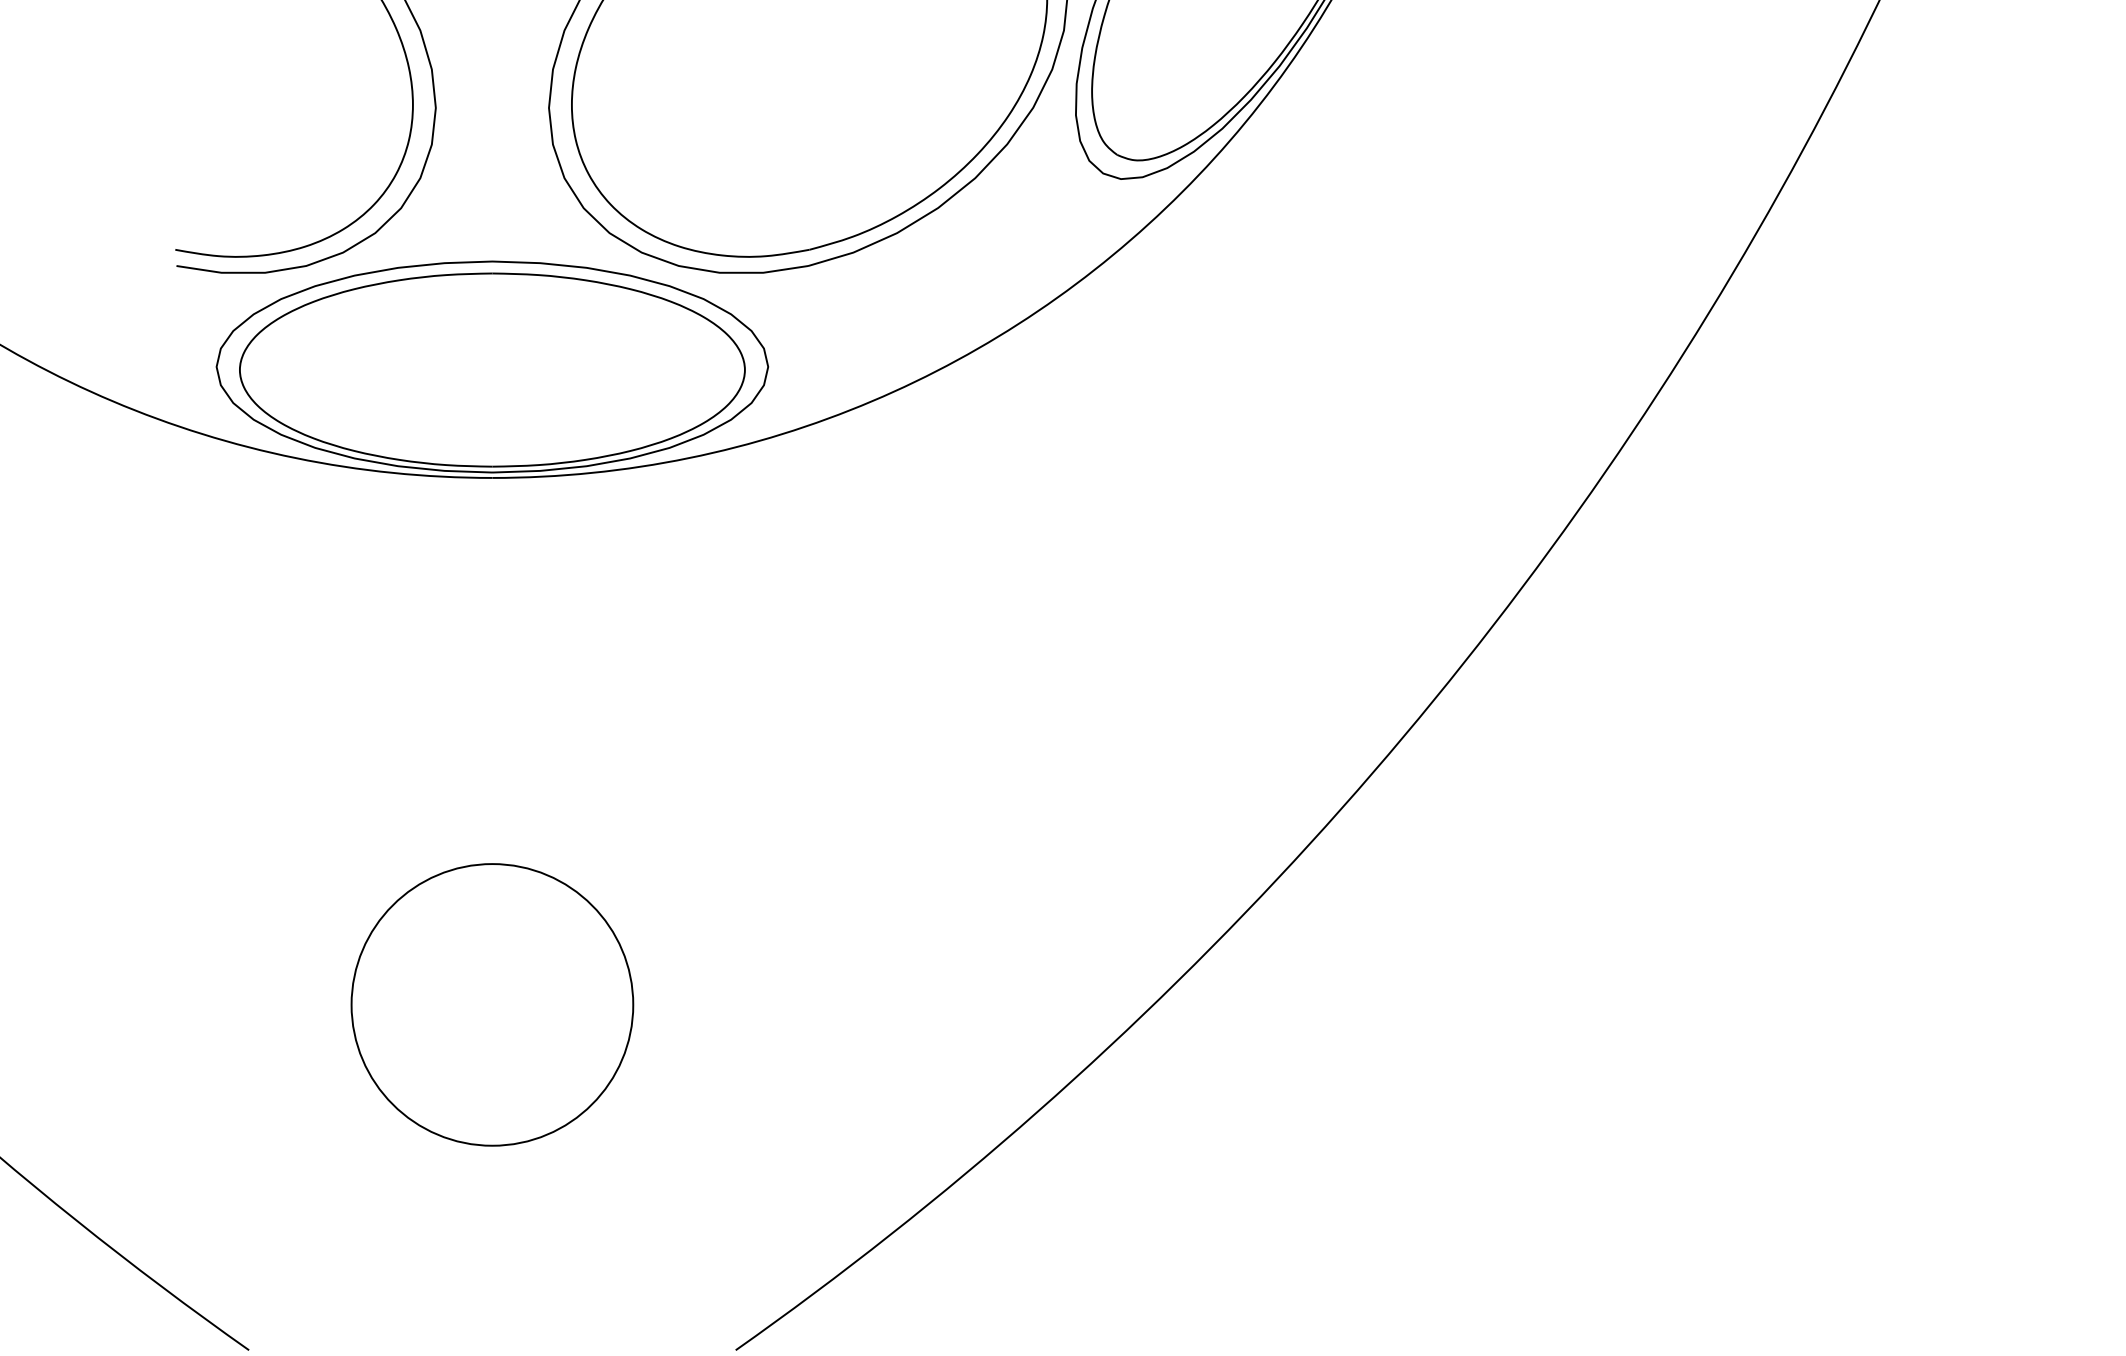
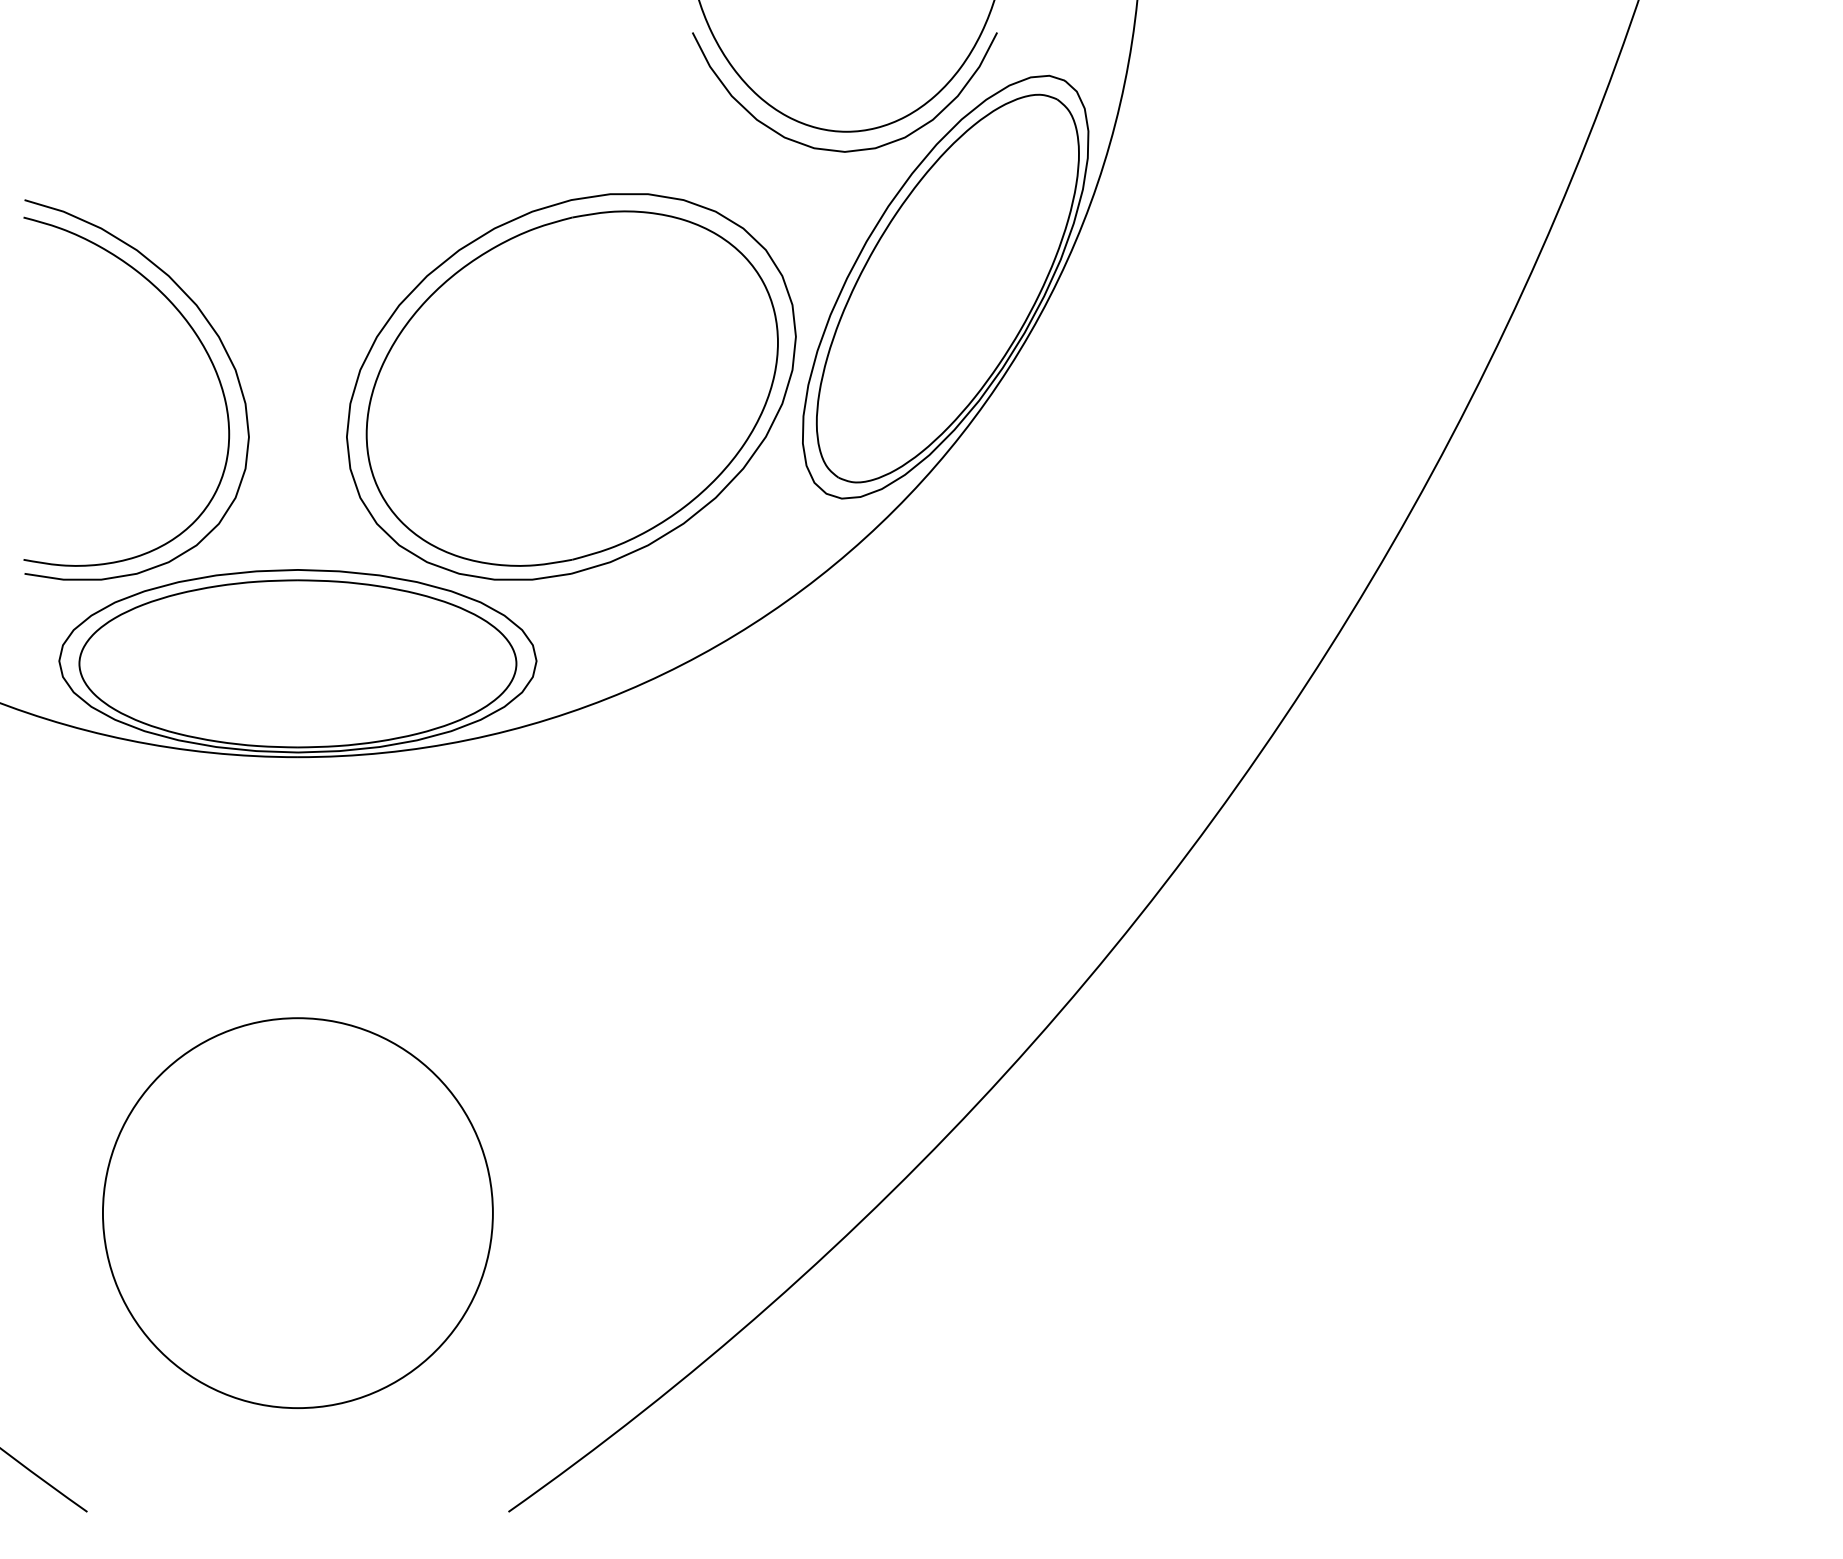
circle: (491, 1005) -> (297, 1213), size x1.6

